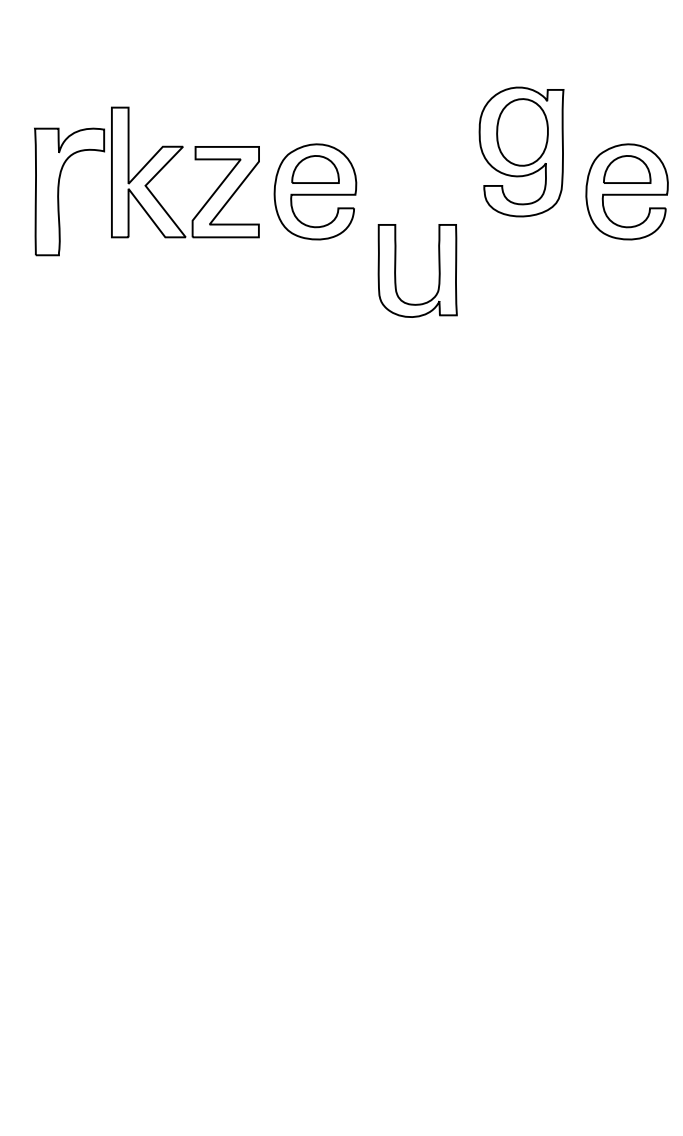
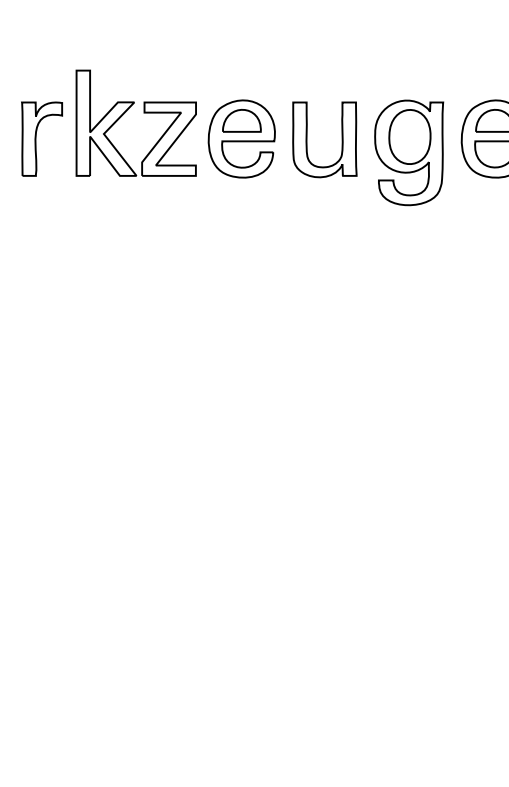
part: (521, 151) -> (409, 152), moved
part: (68, 192) -> (41, 139), size x0.71
part: (438, 270) -> (341, 139), moved

